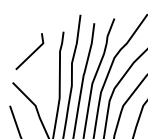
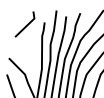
line: (30, 53) -> (25, 25), moved

